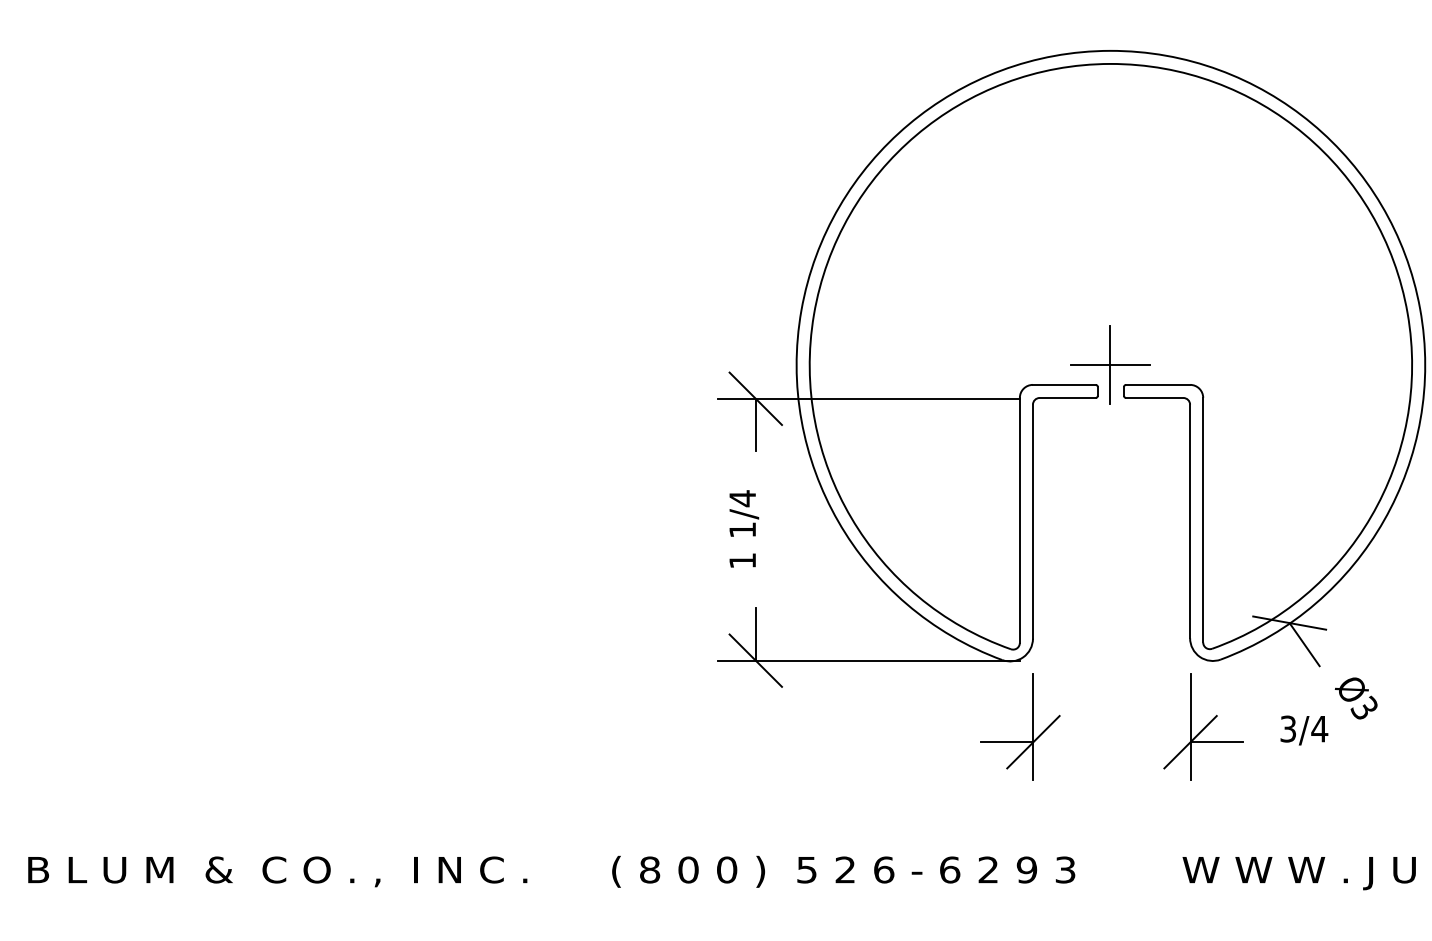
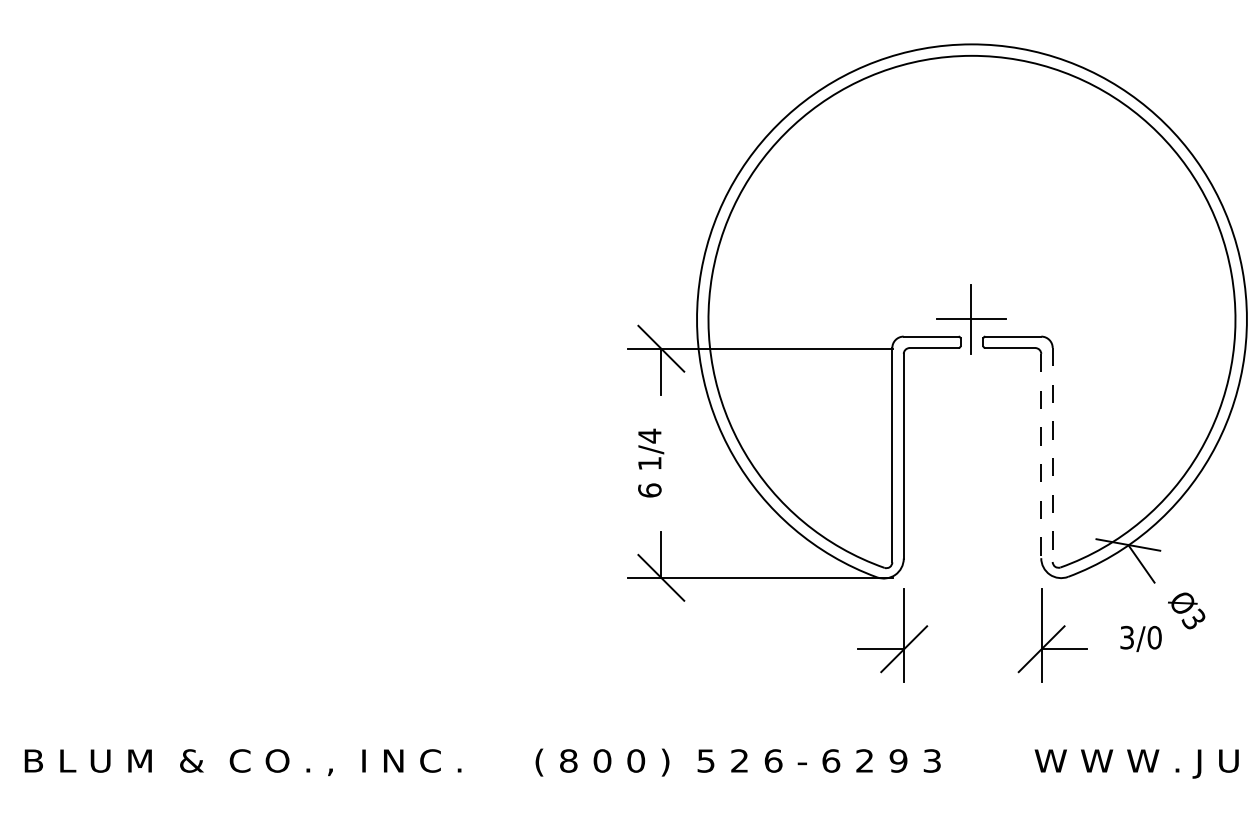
line: (1202, 519) -> (1052, 454), solid -> dashed
line: (1190, 521) -> (1041, 456), solid -> dashed
text: (742, 560) -> (649, 490), 1 -> 6
text: (1319, 728) -> (1154, 637), 3/4 -> 3/0

